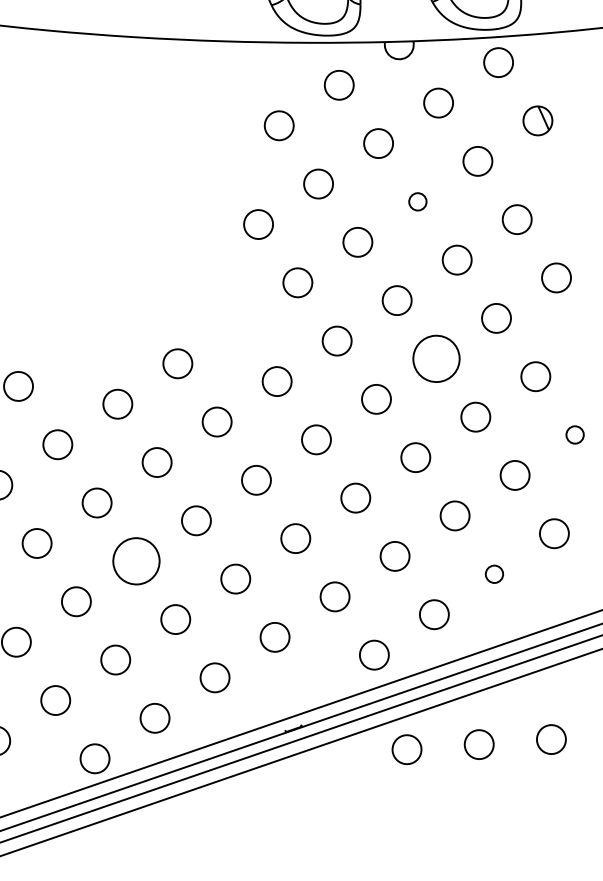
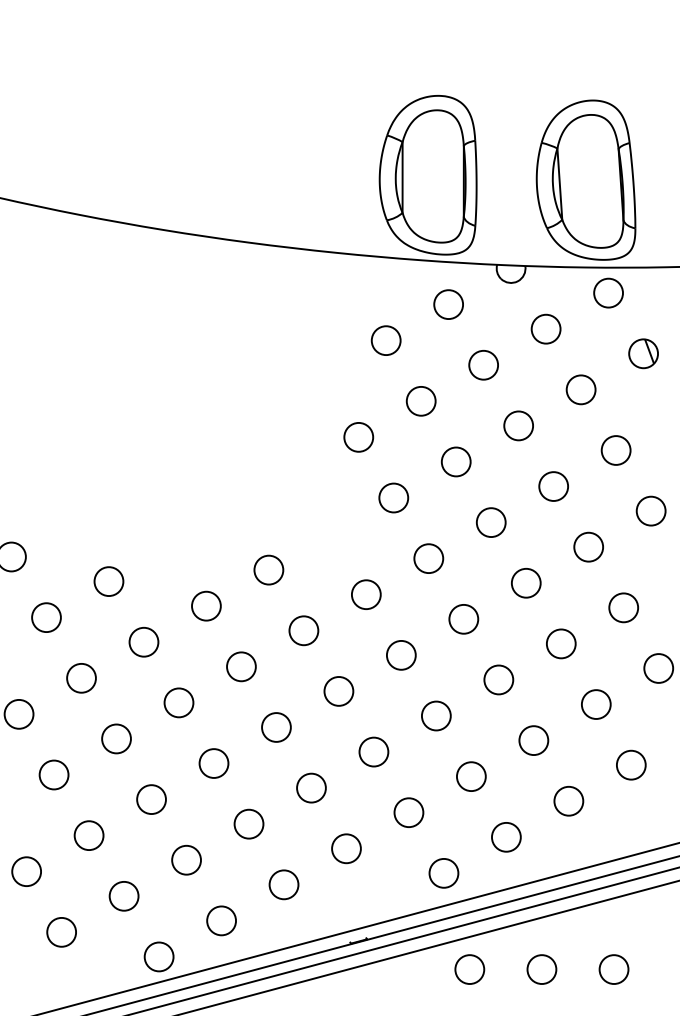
circle: (417, 201) -> (518, 425), size x1.67
circle: (435, 358) -> (525, 582), size x0.62
circle: (574, 434) -> (658, 668), size x1.67
circle: (135, 561) -> (213, 763), size x0.62
circle: (494, 574) -> (568, 801), size x1.67

